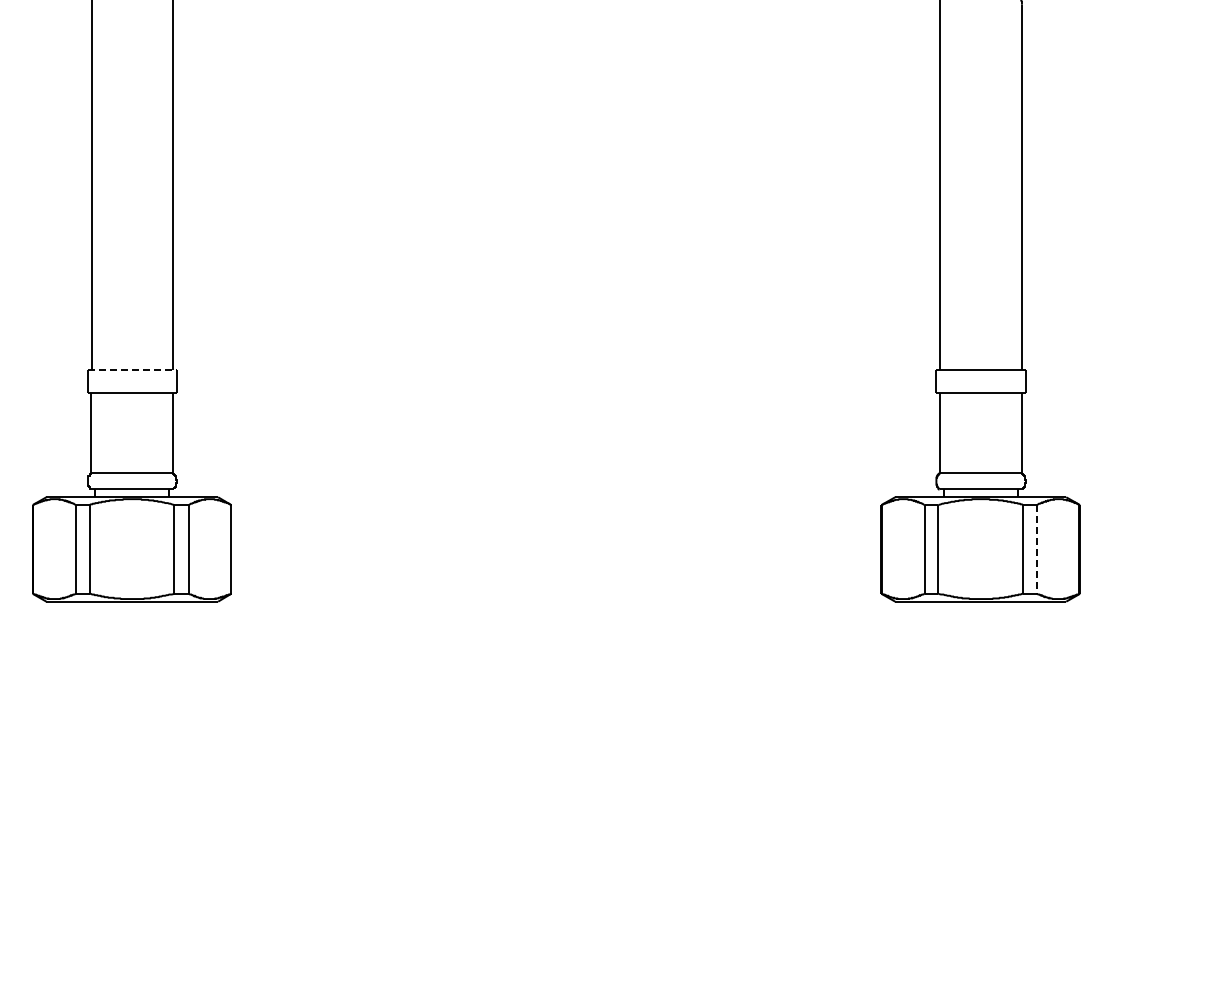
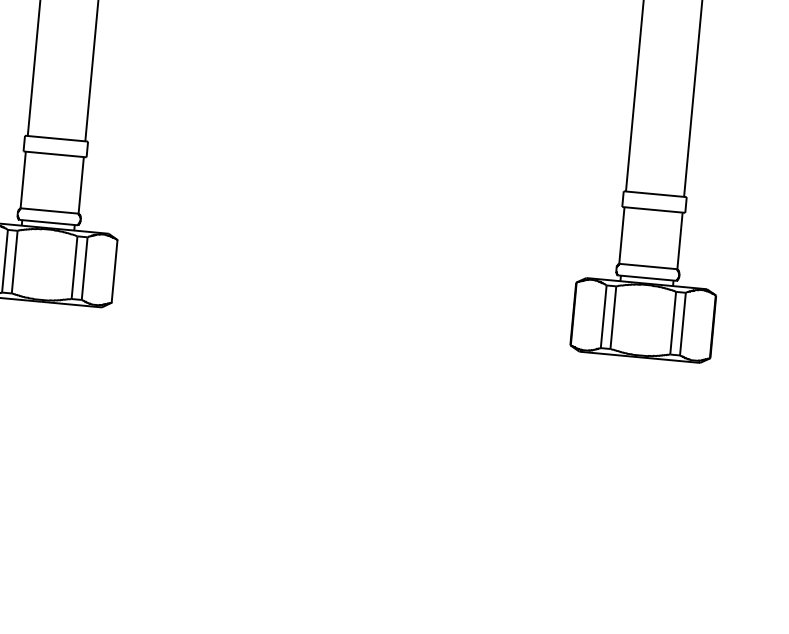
line: (132, 370) -> (56, 138), dashed -> solid
line: (1036, 549) -> (682, 324), dashed -> solid

